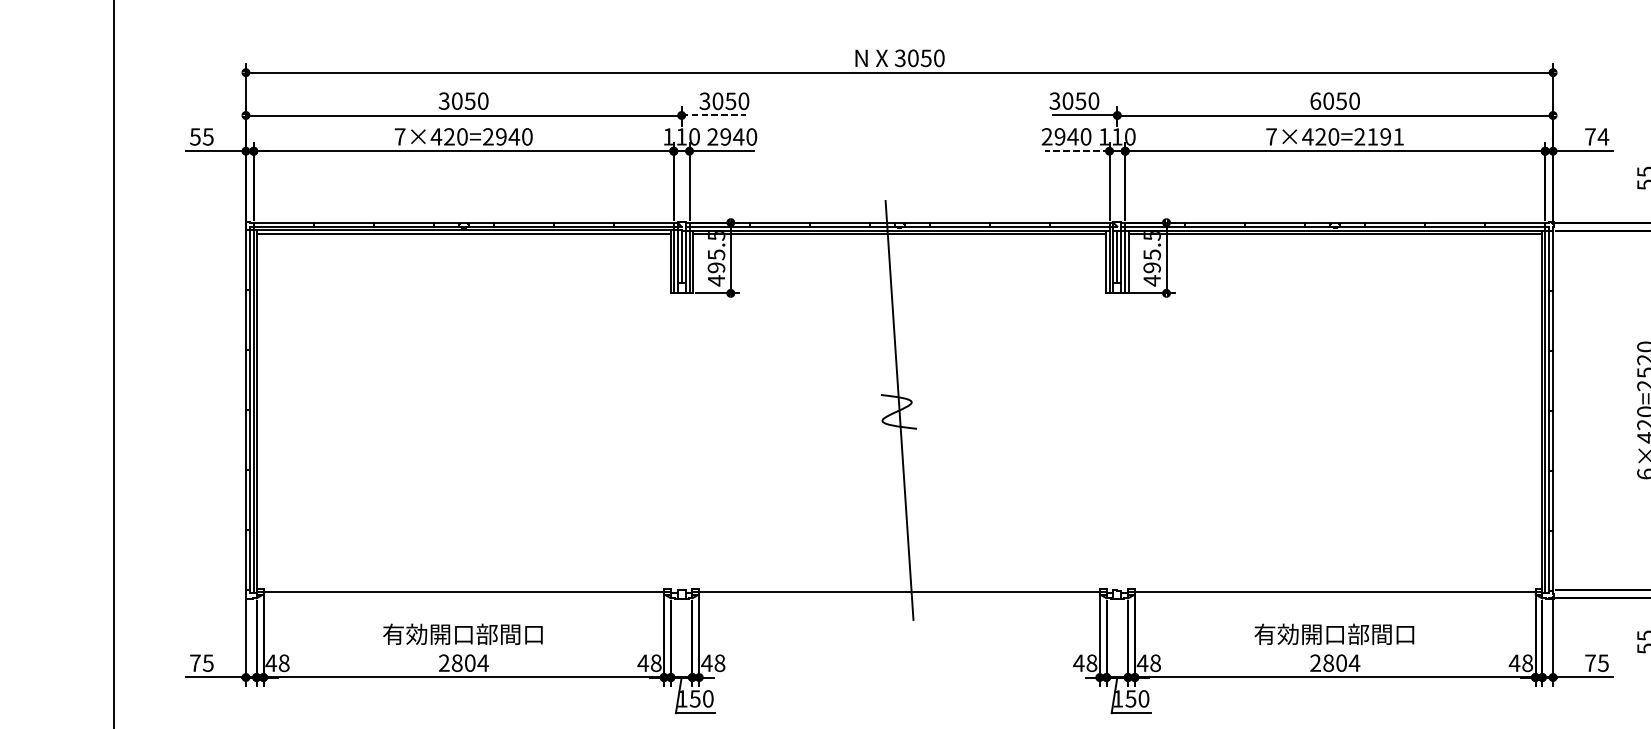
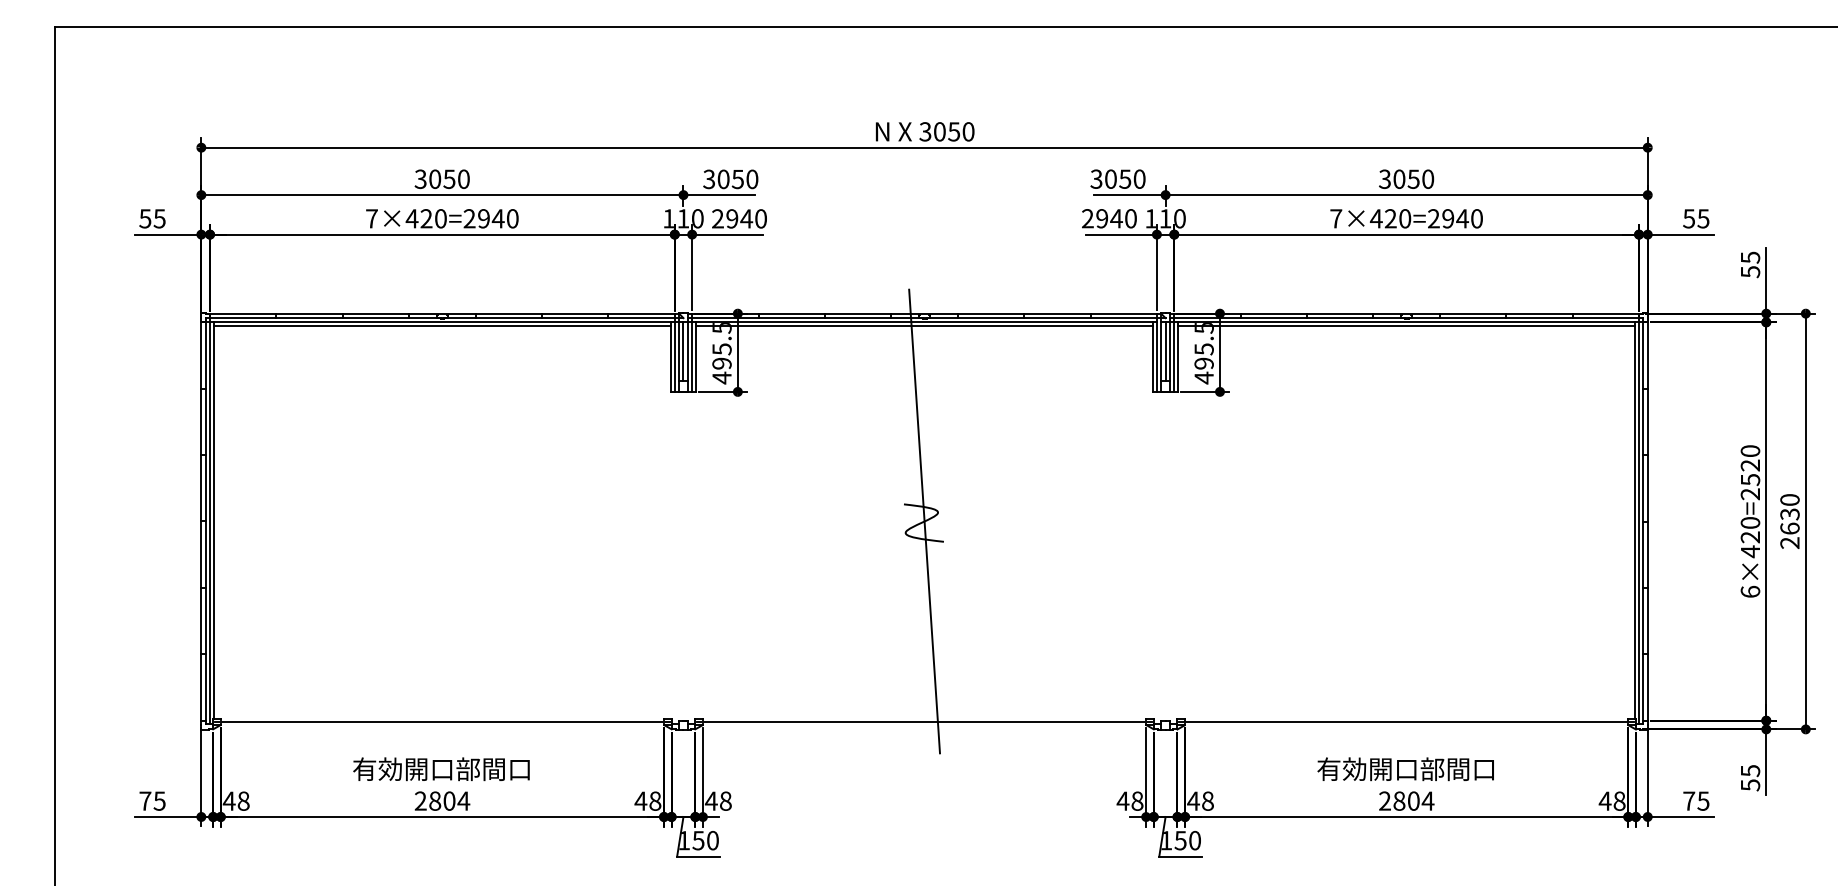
text: (1316, 100) -> (1385, 178), 6050 -> 3050
line: (714, 115) -> (719, 195), dashed -> solid
text: (1385, 136) -> (1462, 218), 7×420=2191 -> 7×420=2940
text: (1597, 136) -> (1696, 218), 74 -> 55
line: (1077, 151) -> (1121, 234), dashed -> solid

